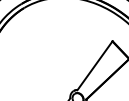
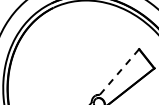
line: (95, 66) -> (119, 72), solid -> dashed

